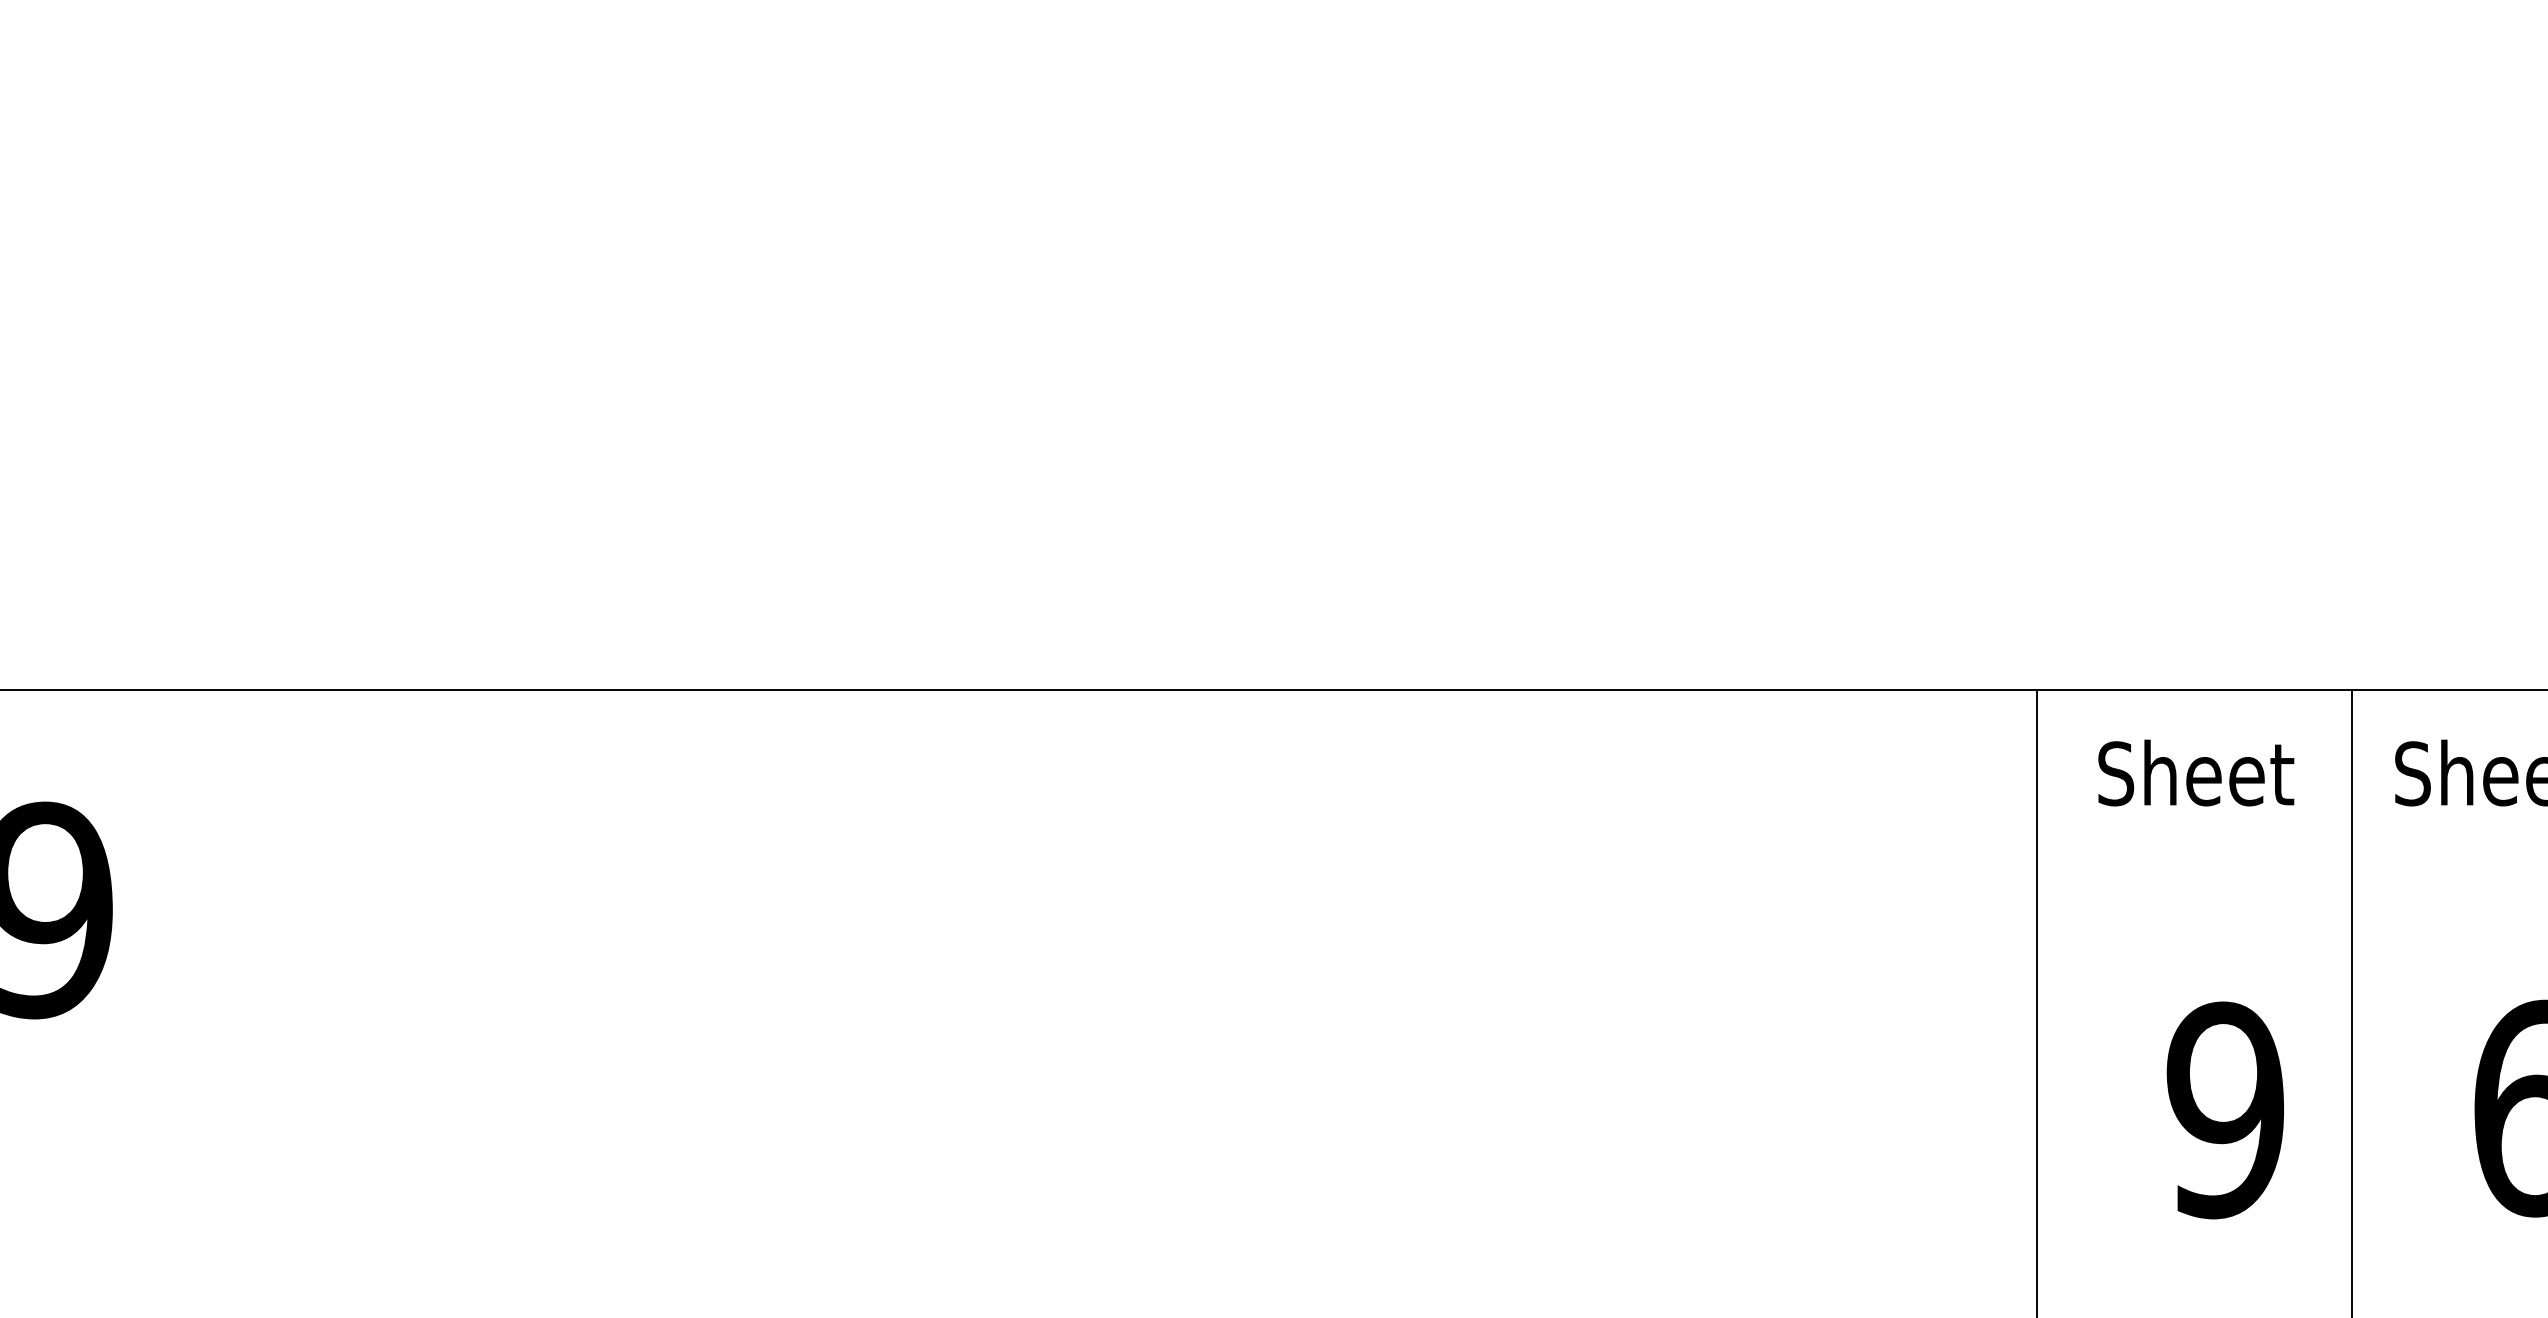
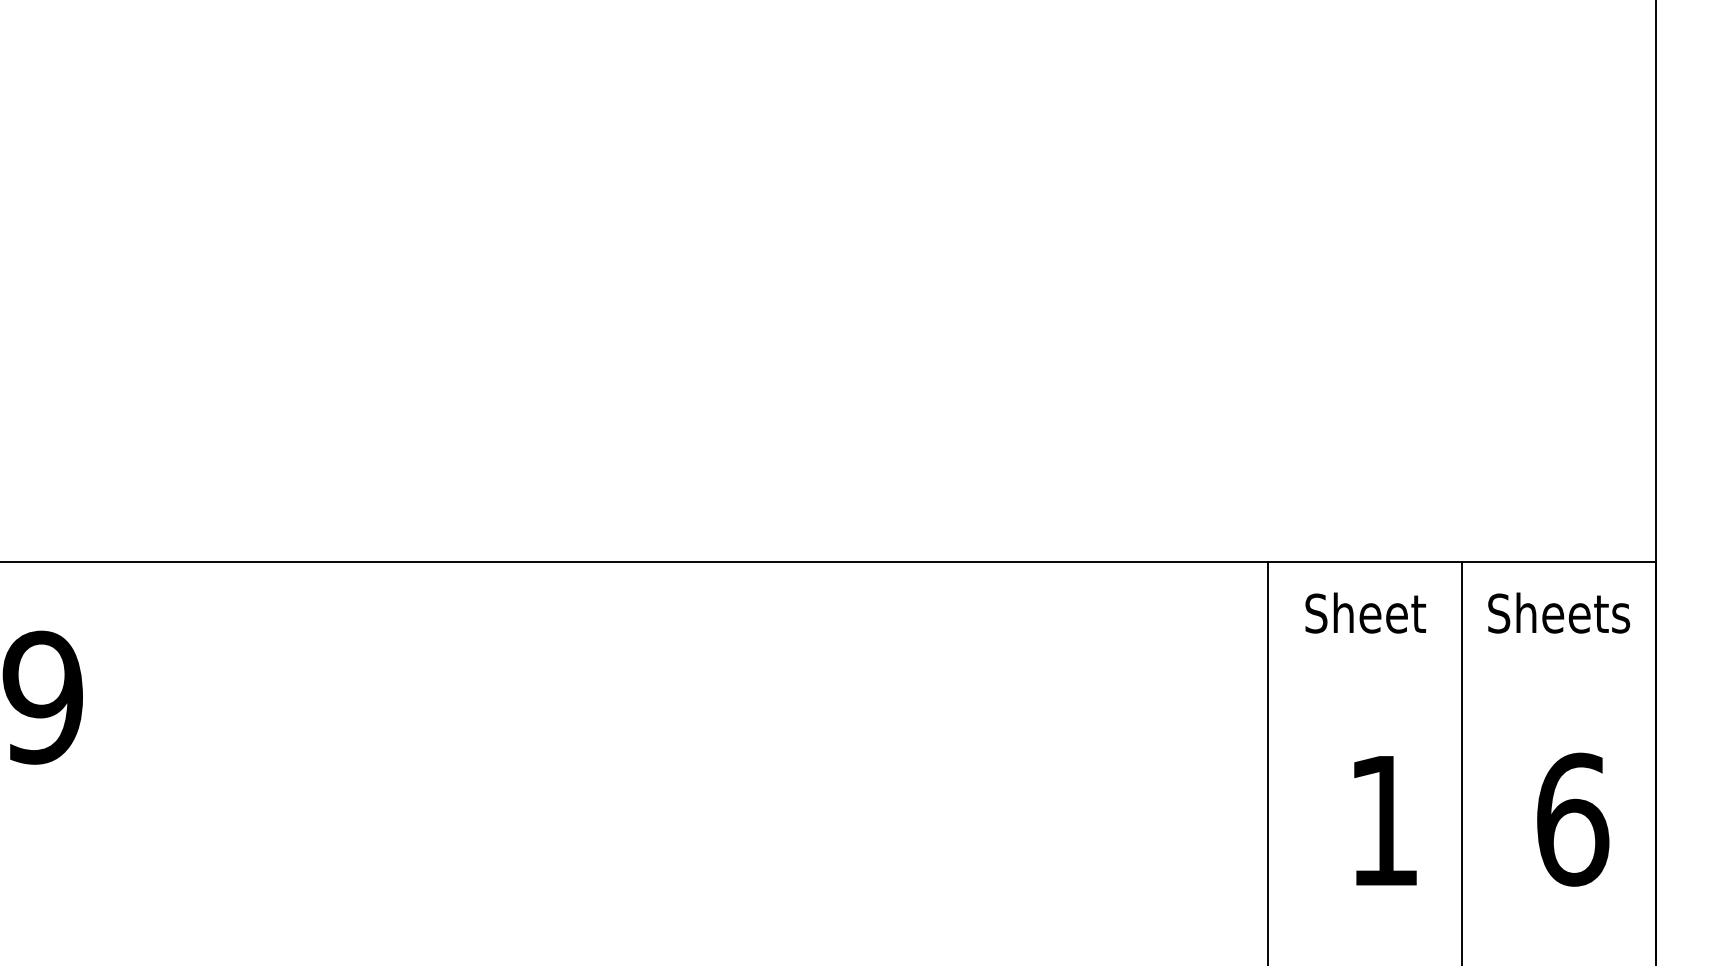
text: (2225, 1109) -> (1383, 820), 9 -> 1

